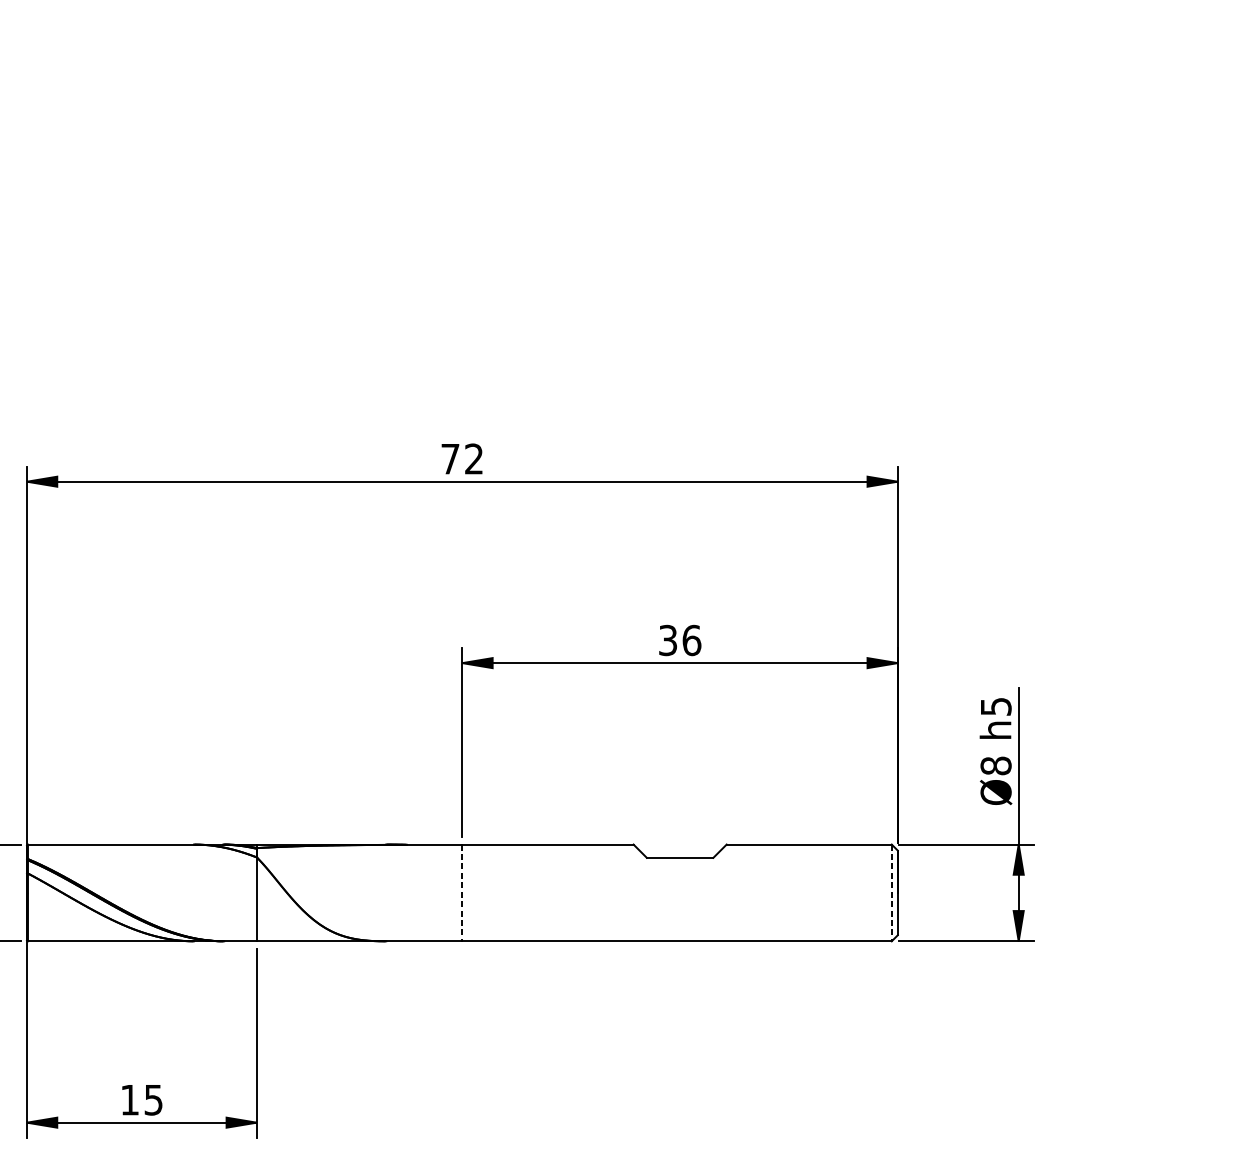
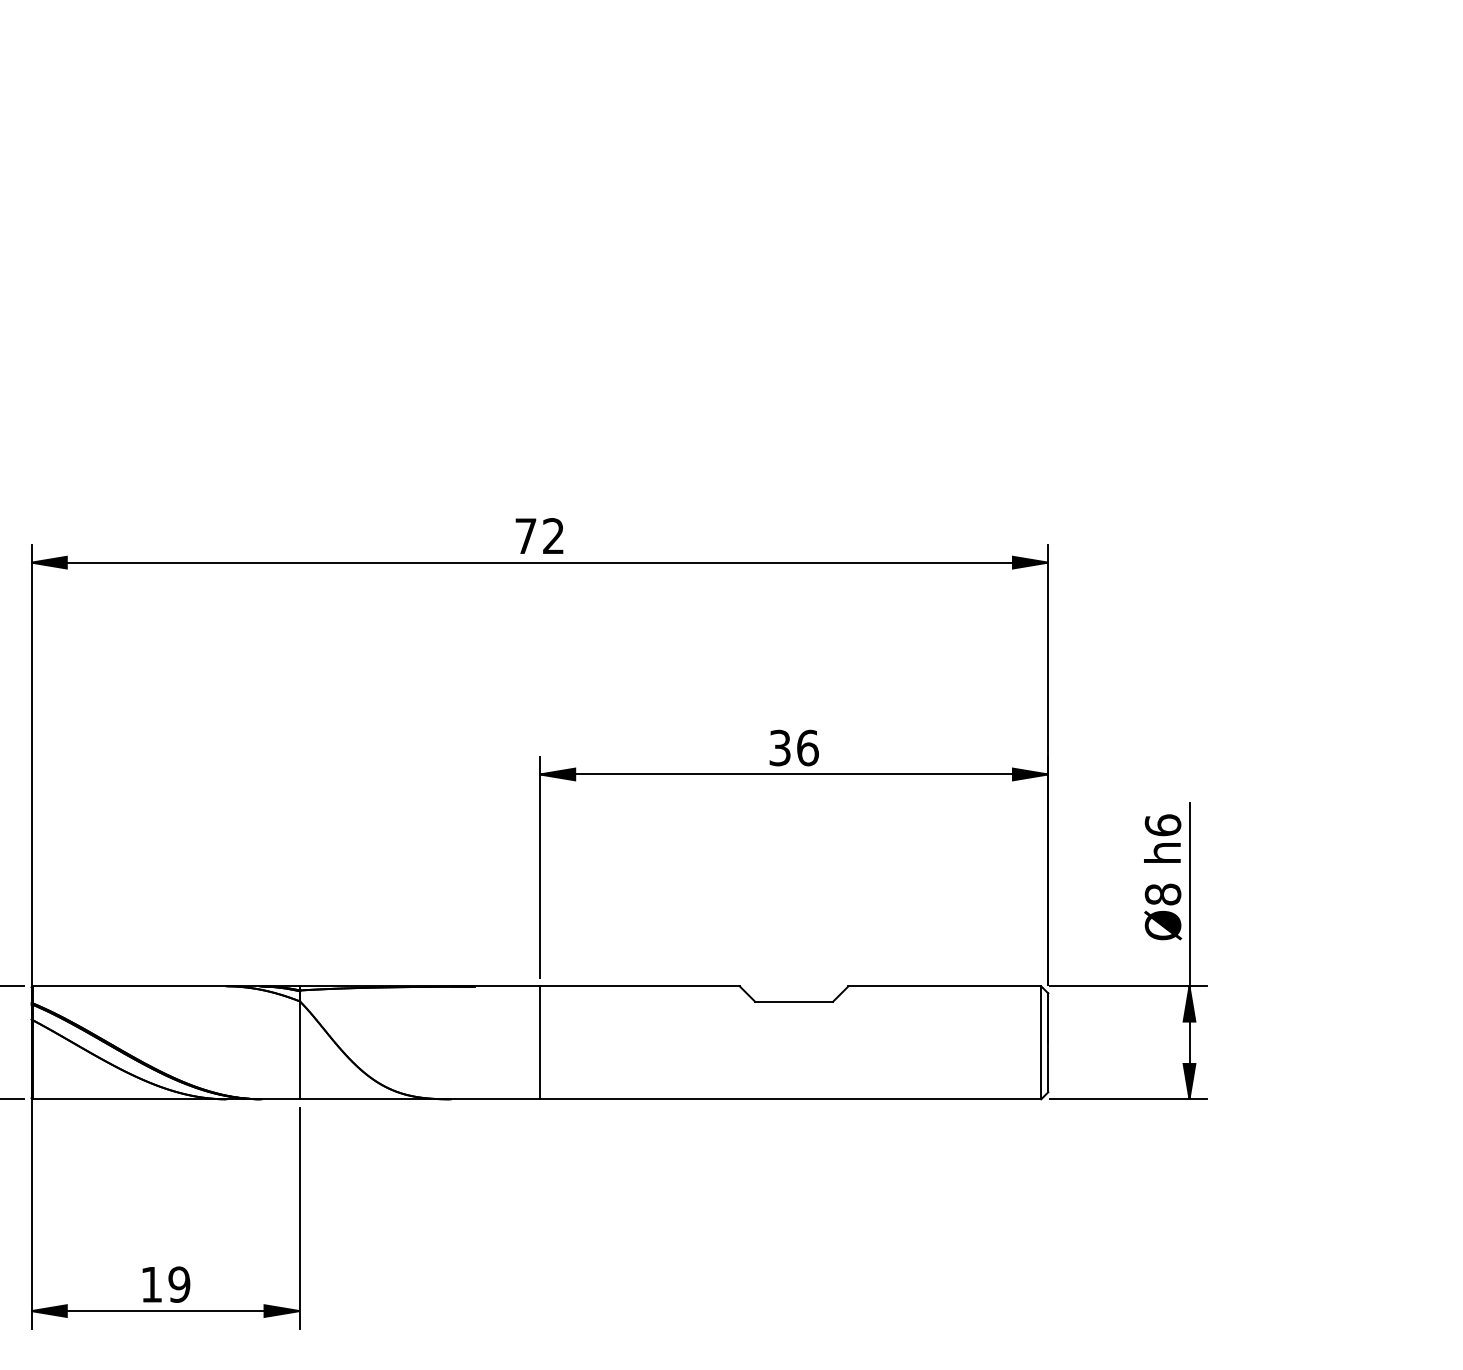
text: (995, 706) -> (1162, 825), h5 -> h6
line: (462, 893) -> (539, 1043), dashed -> solid
line: (891, 893) -> (1041, 1043), dashed -> solid
text: (153, 1099) -> (179, 1284), 15 -> 19

